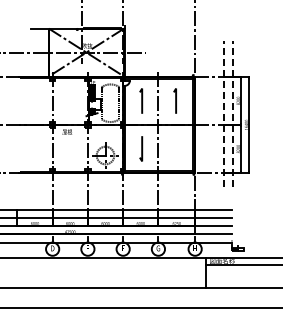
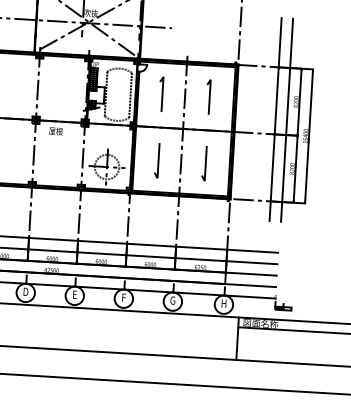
line: (224, 114) -> (275, 119), dashed -> solid
line: (232, 114) -> (287, 120), dashed -> solid
line: (175, 148) -> (204, 163), added

